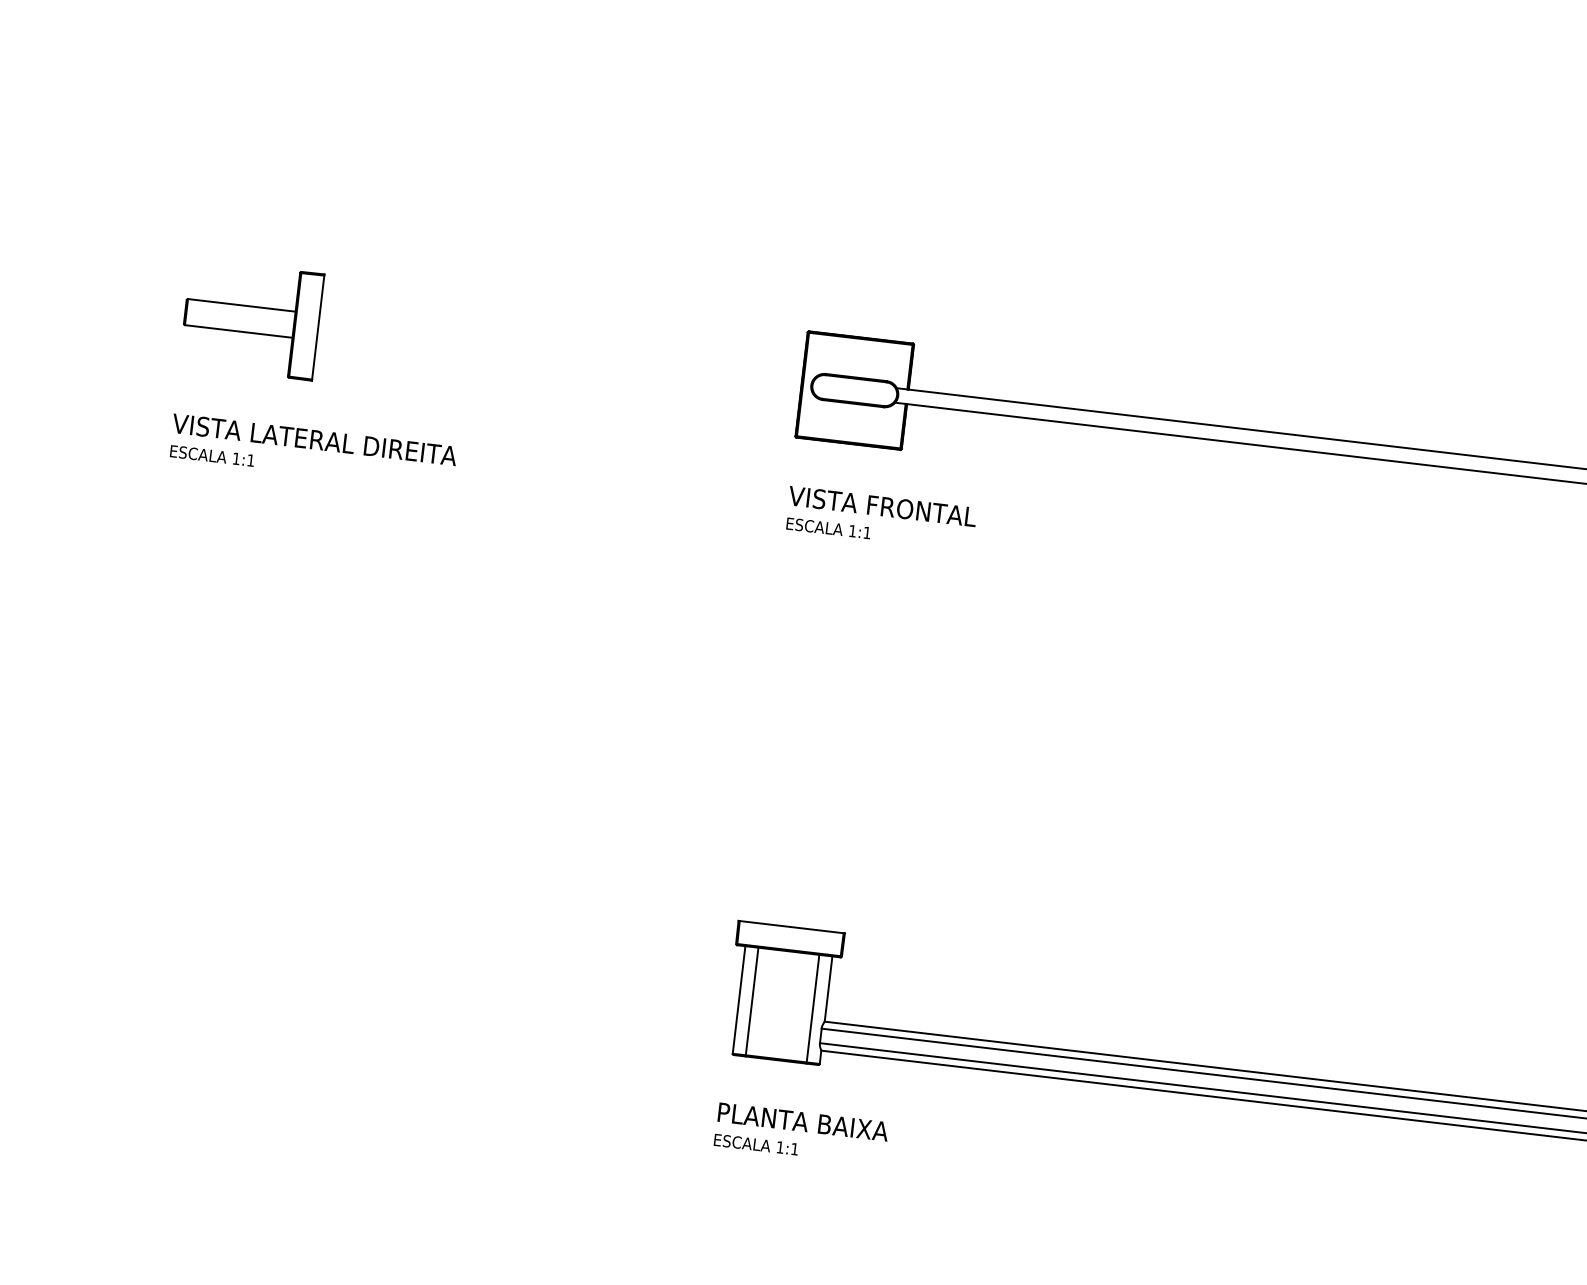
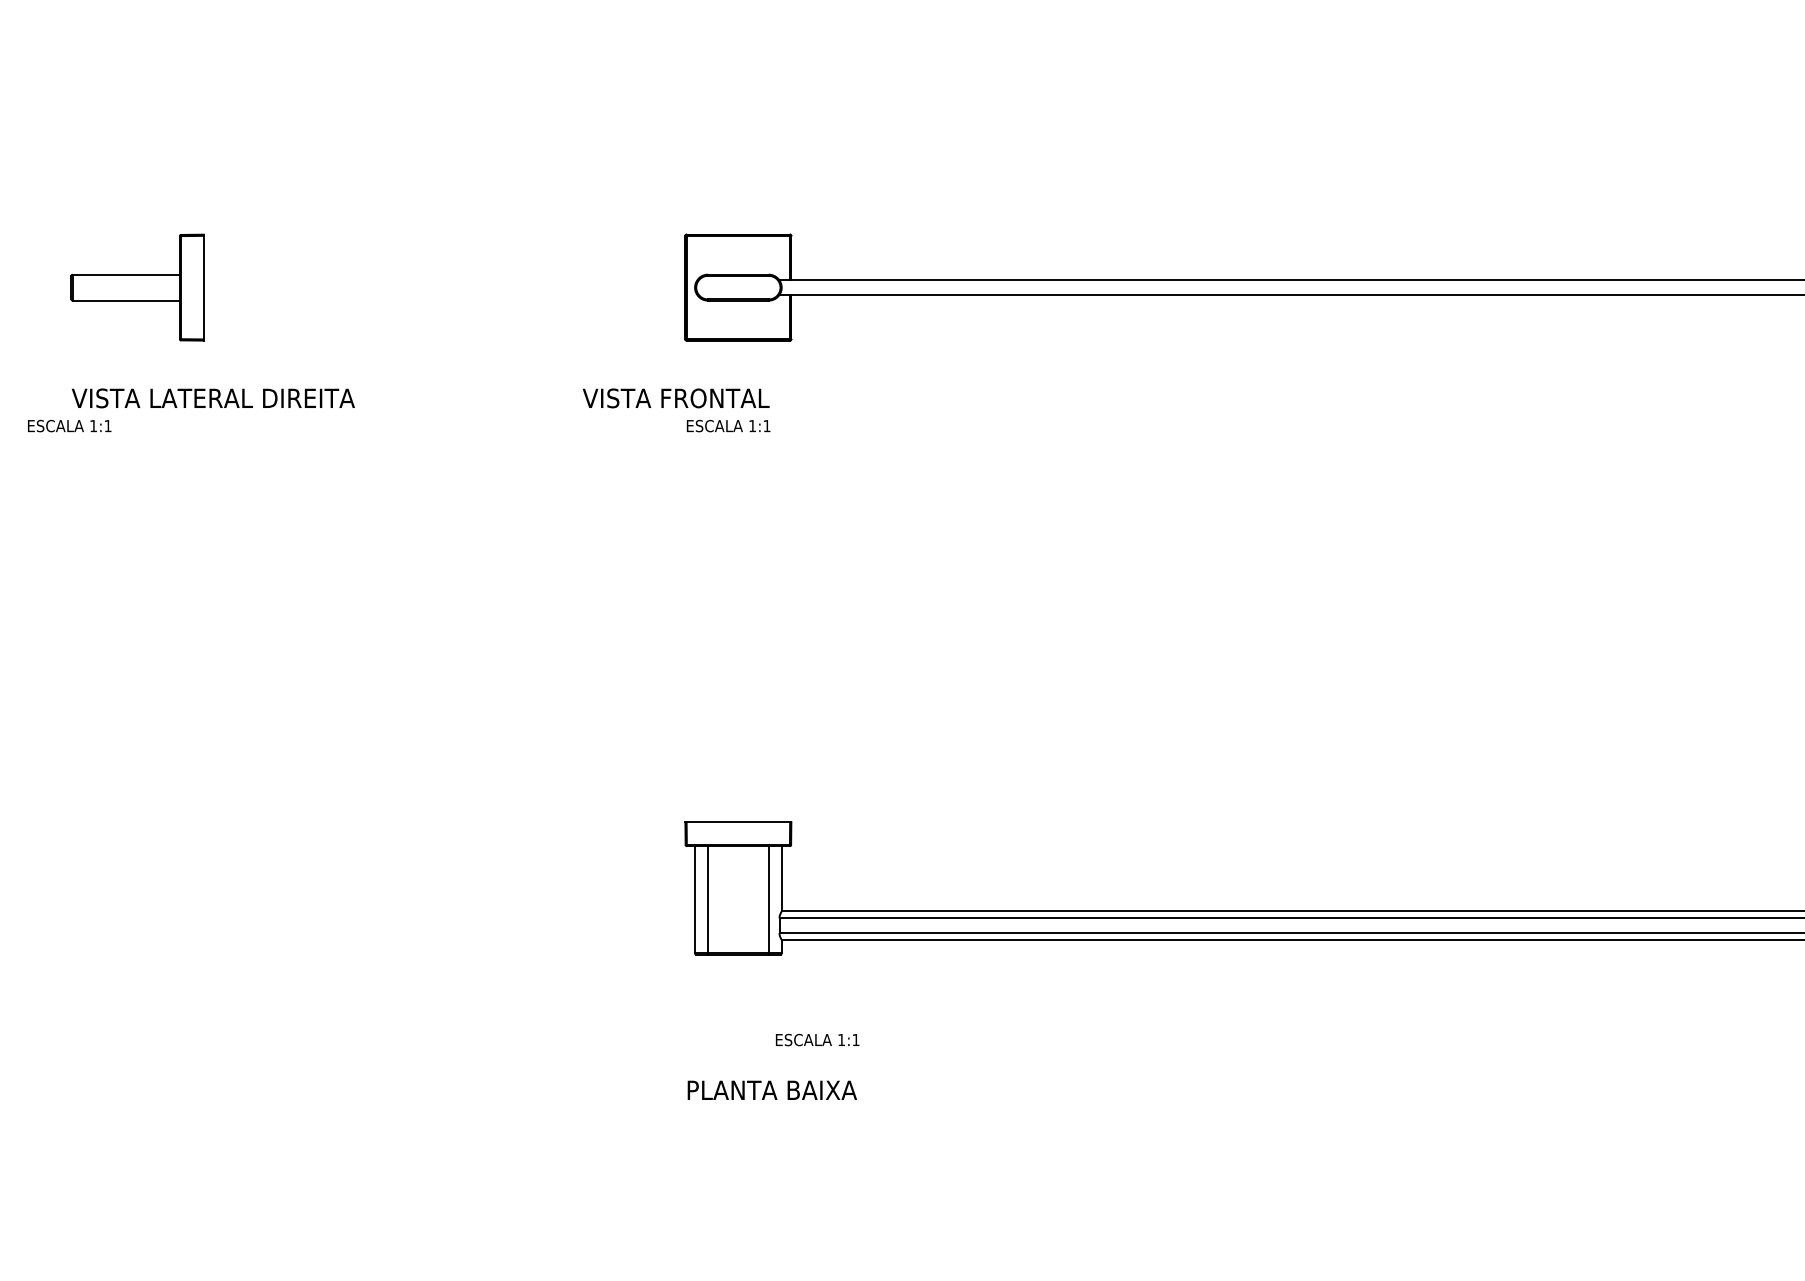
text: (212, 456) -> (69, 426), moved
text: (881, 506) -> (675, 398), moved
text: (802, 1121) -> (771, 1089), moved
text: (756, 1144) -> (817, 1039), moved

